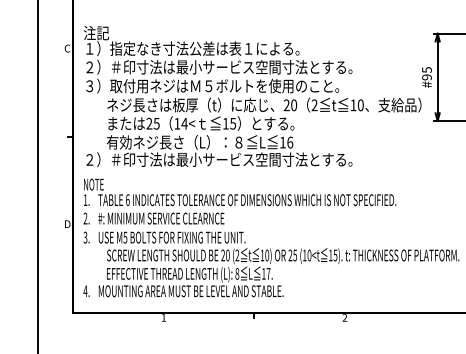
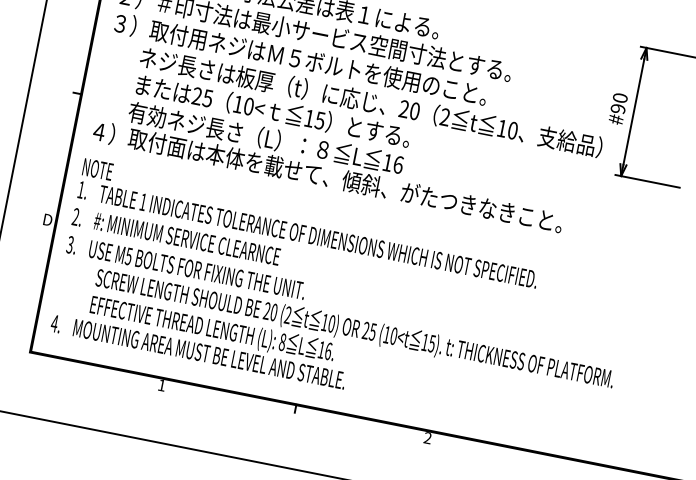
text: (426, 70) -> (619, 98), #95 -> #90
text: (184, 123) -> (248, 106), 14< -> 10<
text: (245, 159) -> (327, 176), ２）＃印寸法は最小サービス空間寸法とする。 -> ４）取付面は本体を載せて、傾斜、がたつきなきこと。
text: (127, 199) -> (142, 201), 6 -> 1
text: (268, 273) -> (328, 350), 17. -> 16.

